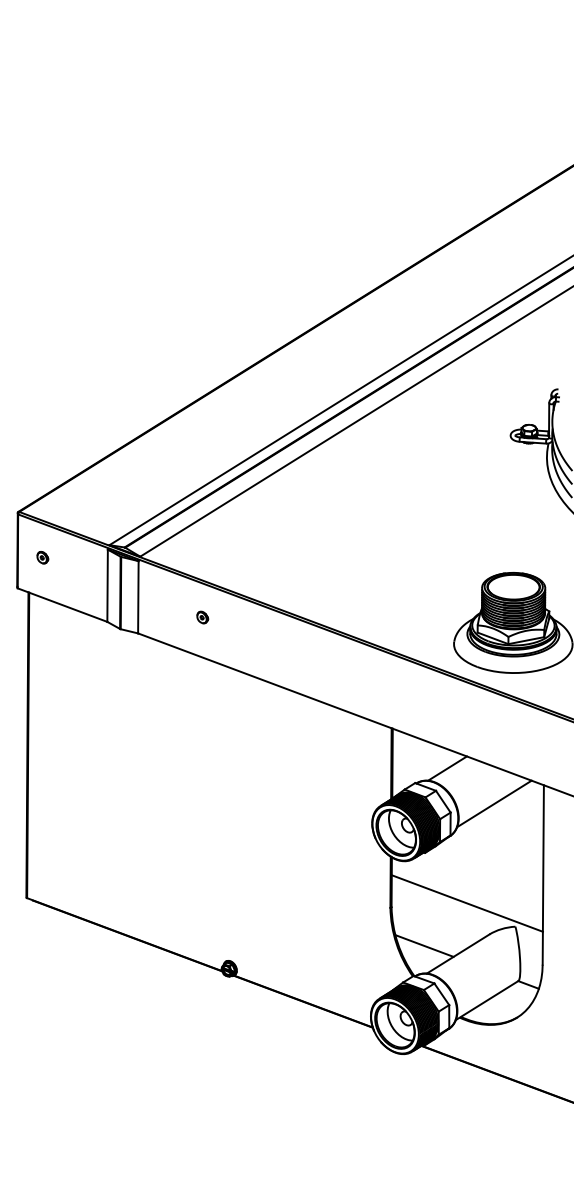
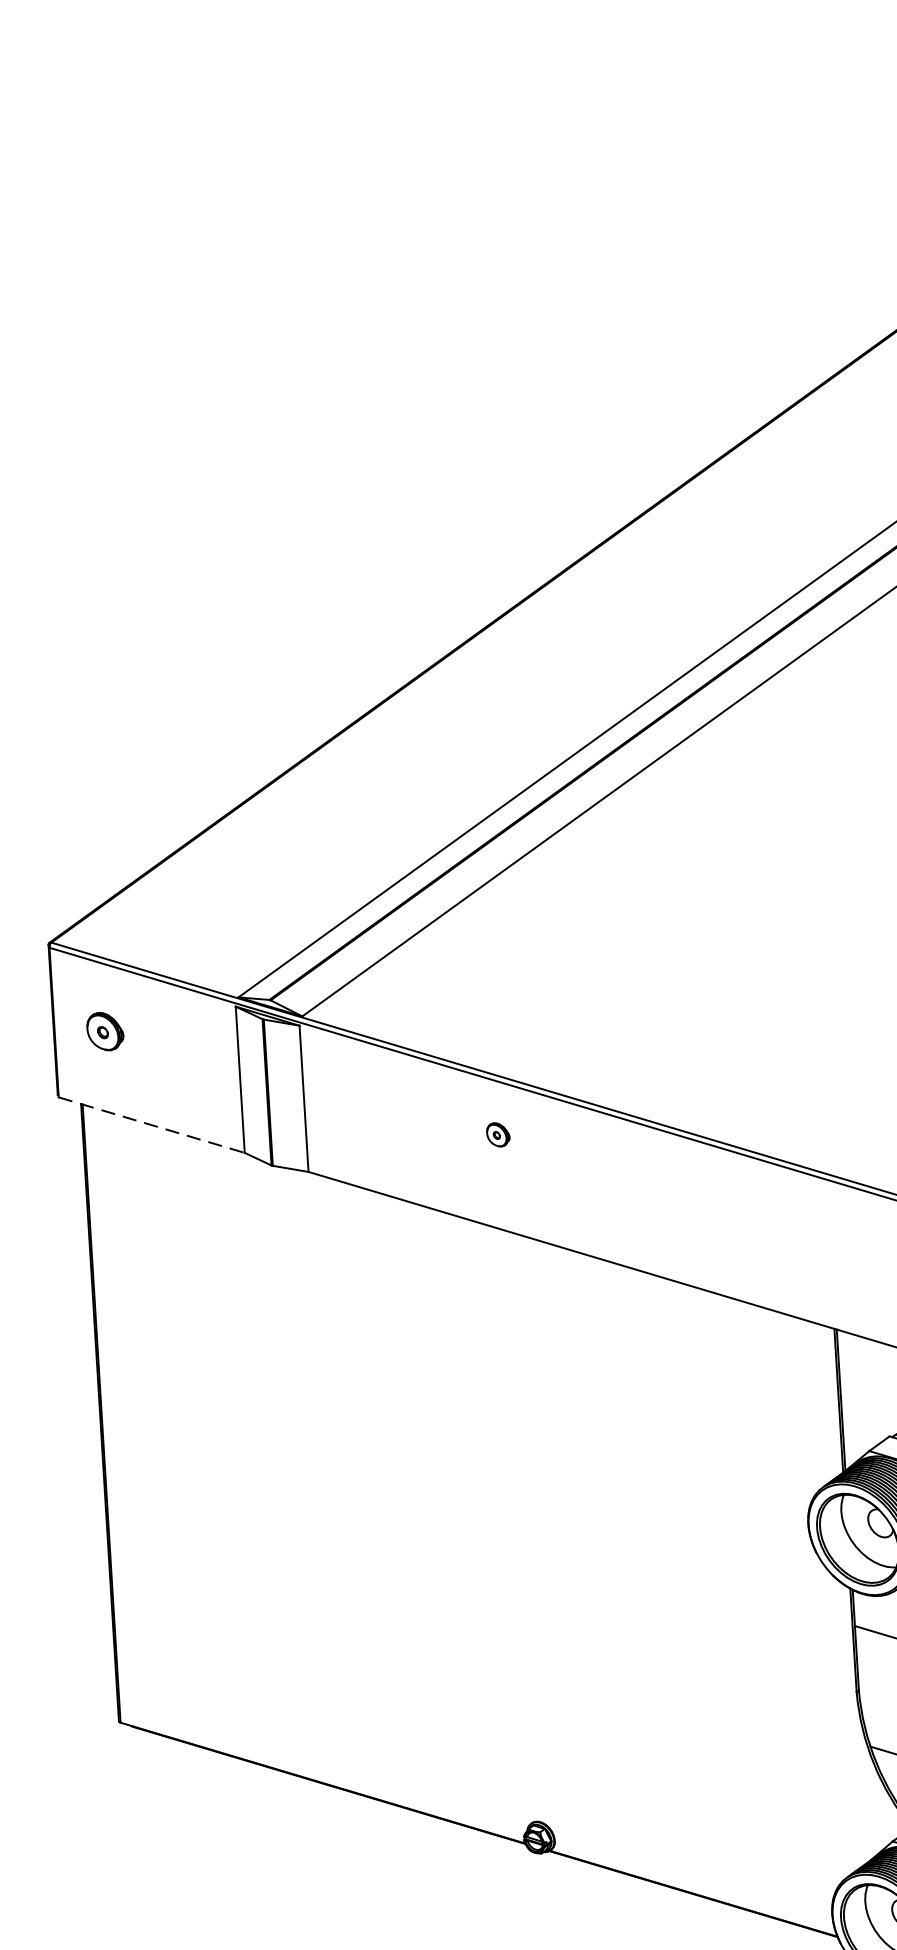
part: (42, 557) -> (104, 1031), size x1.6
line: (62, 605) -> (151, 1125), solid -> dashed
part: (202, 617) -> (497, 1134), moved

